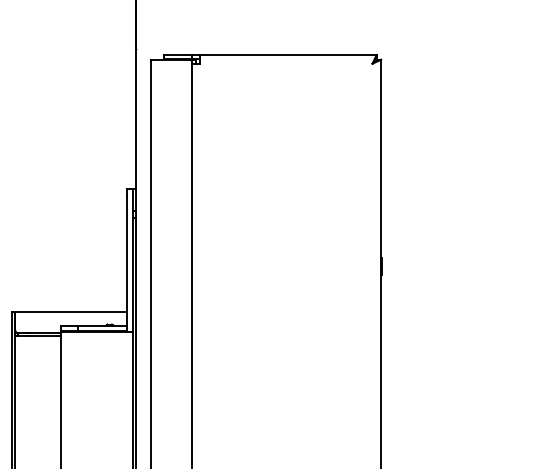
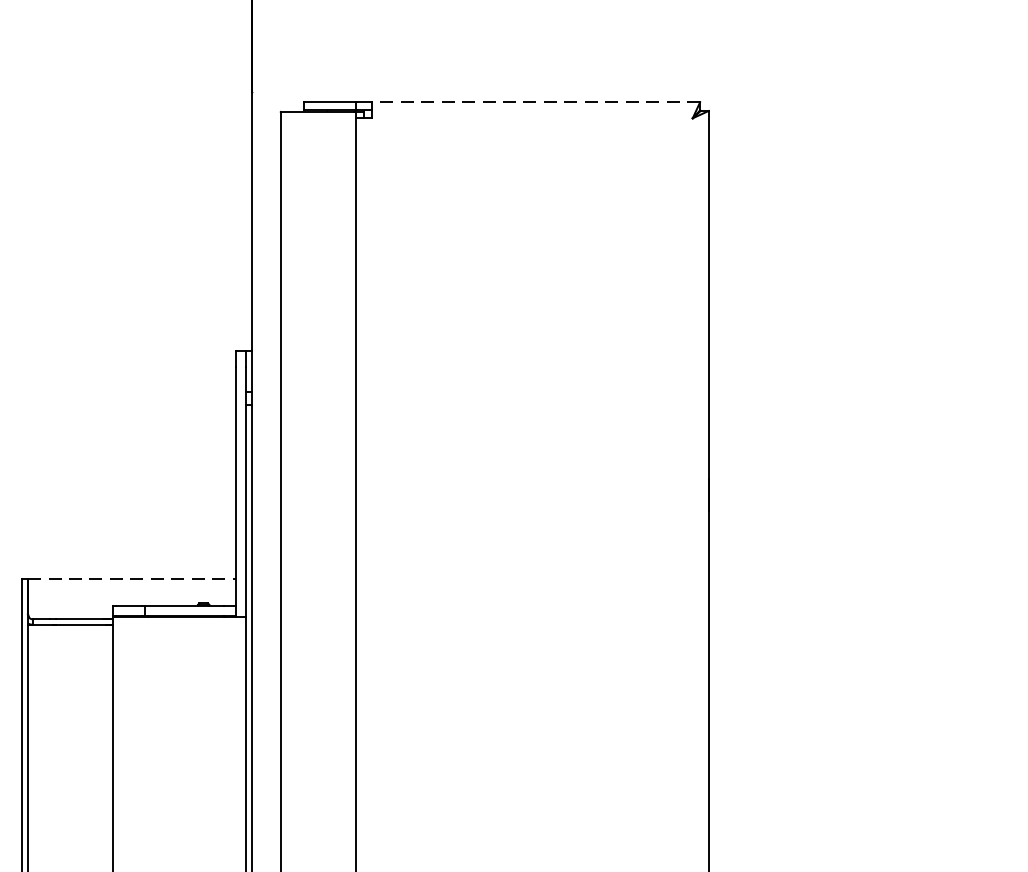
line: (287, 55) -> (534, 103), solid -> dashed
line: (71, 311) -> (132, 579), solid -> dashed

